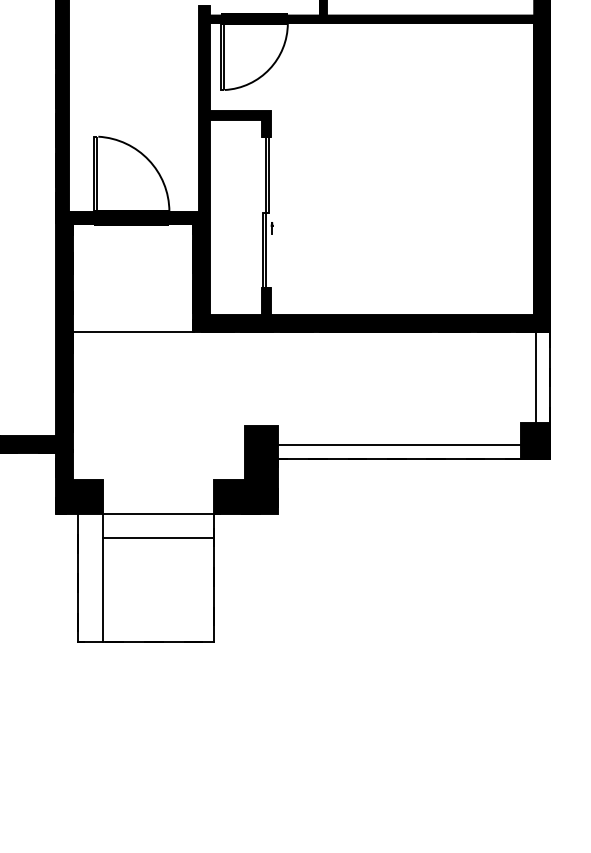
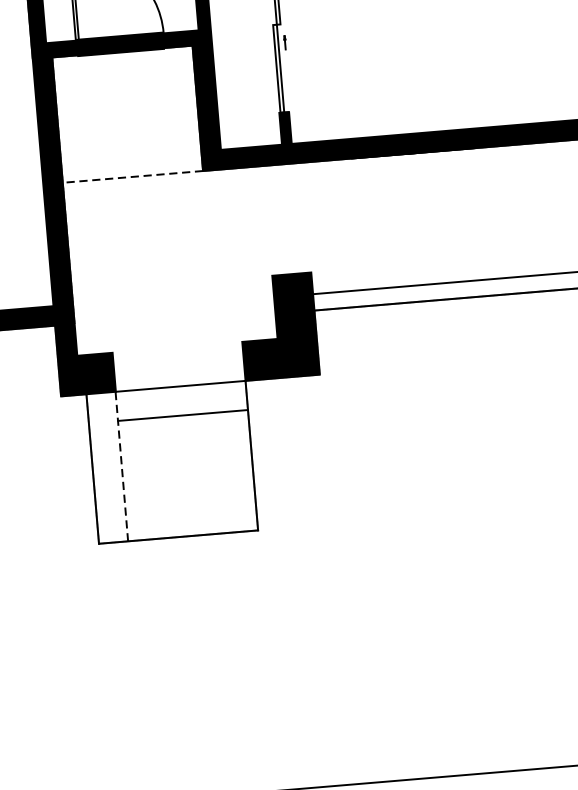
line: (132, 331) -> (132, 176), solid -> dashed
line: (102, 577) -> (121, 466), solid -> dashed

